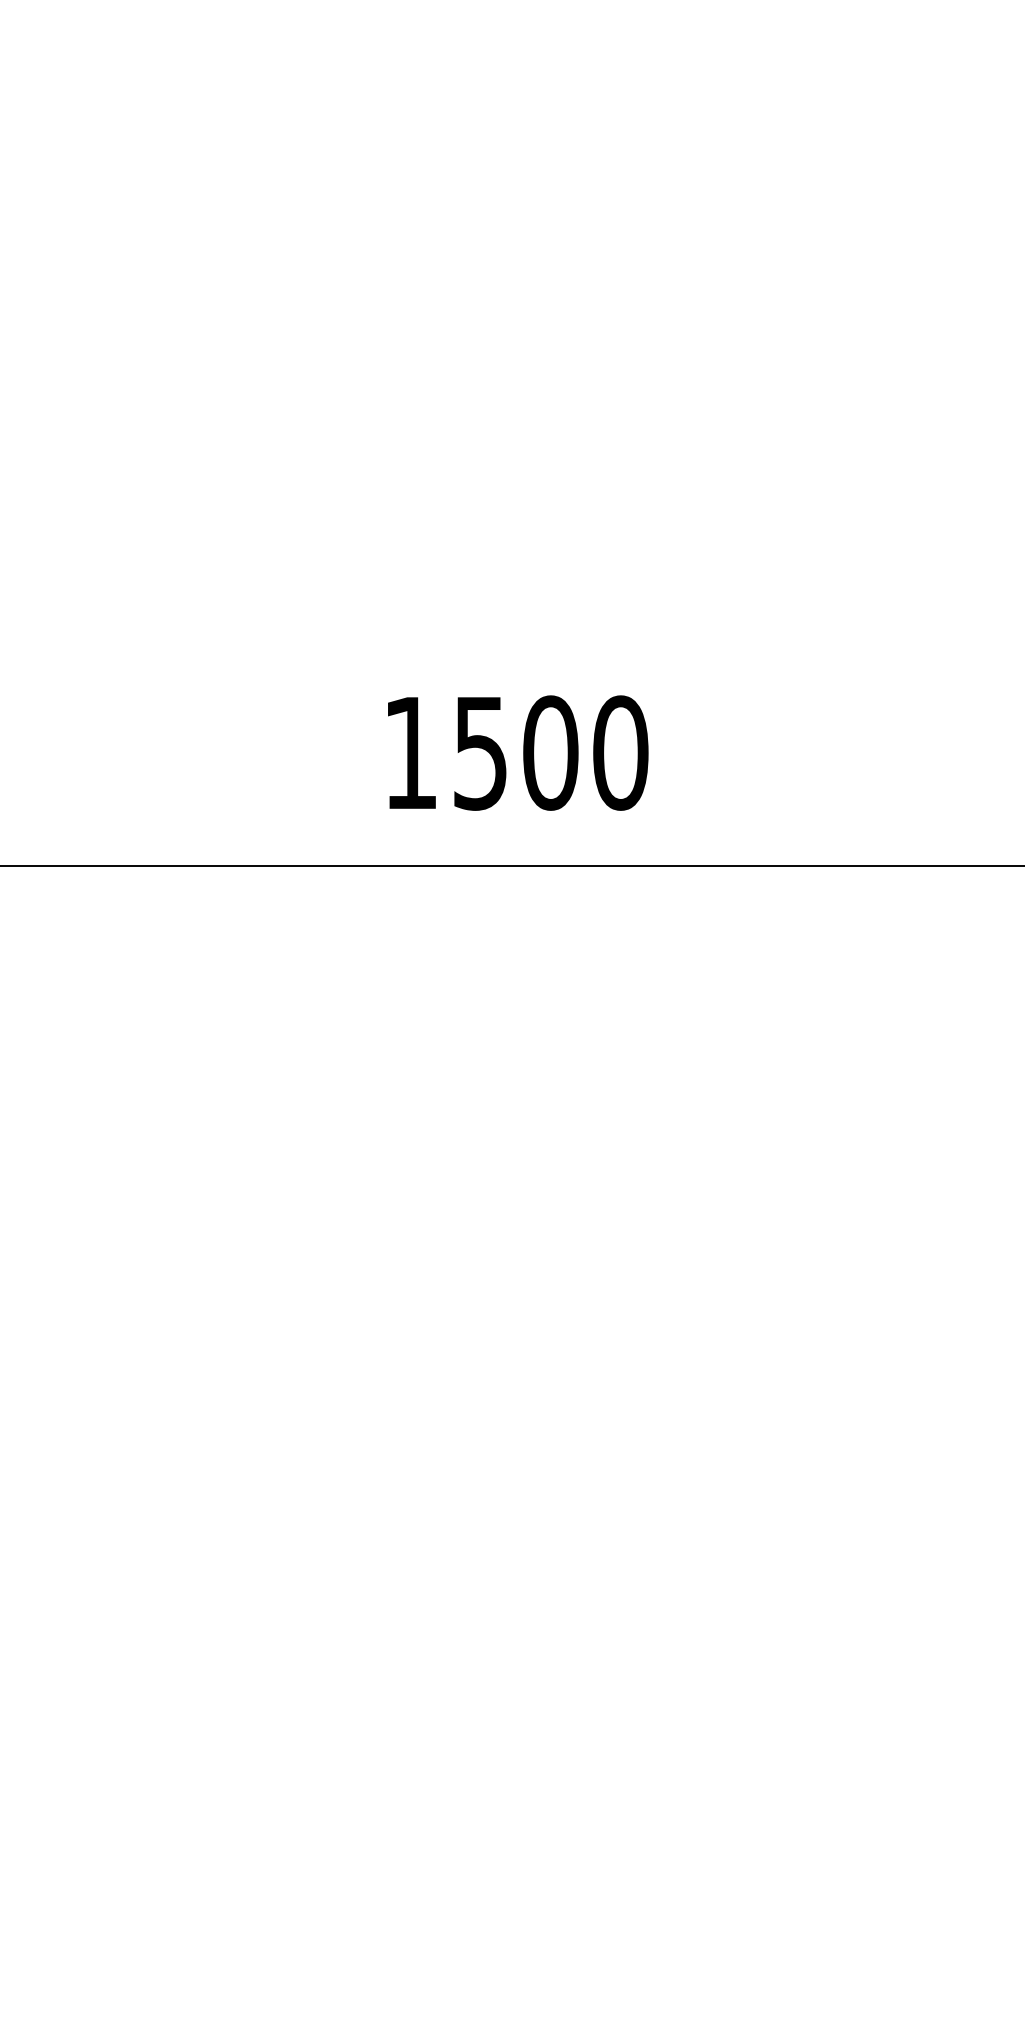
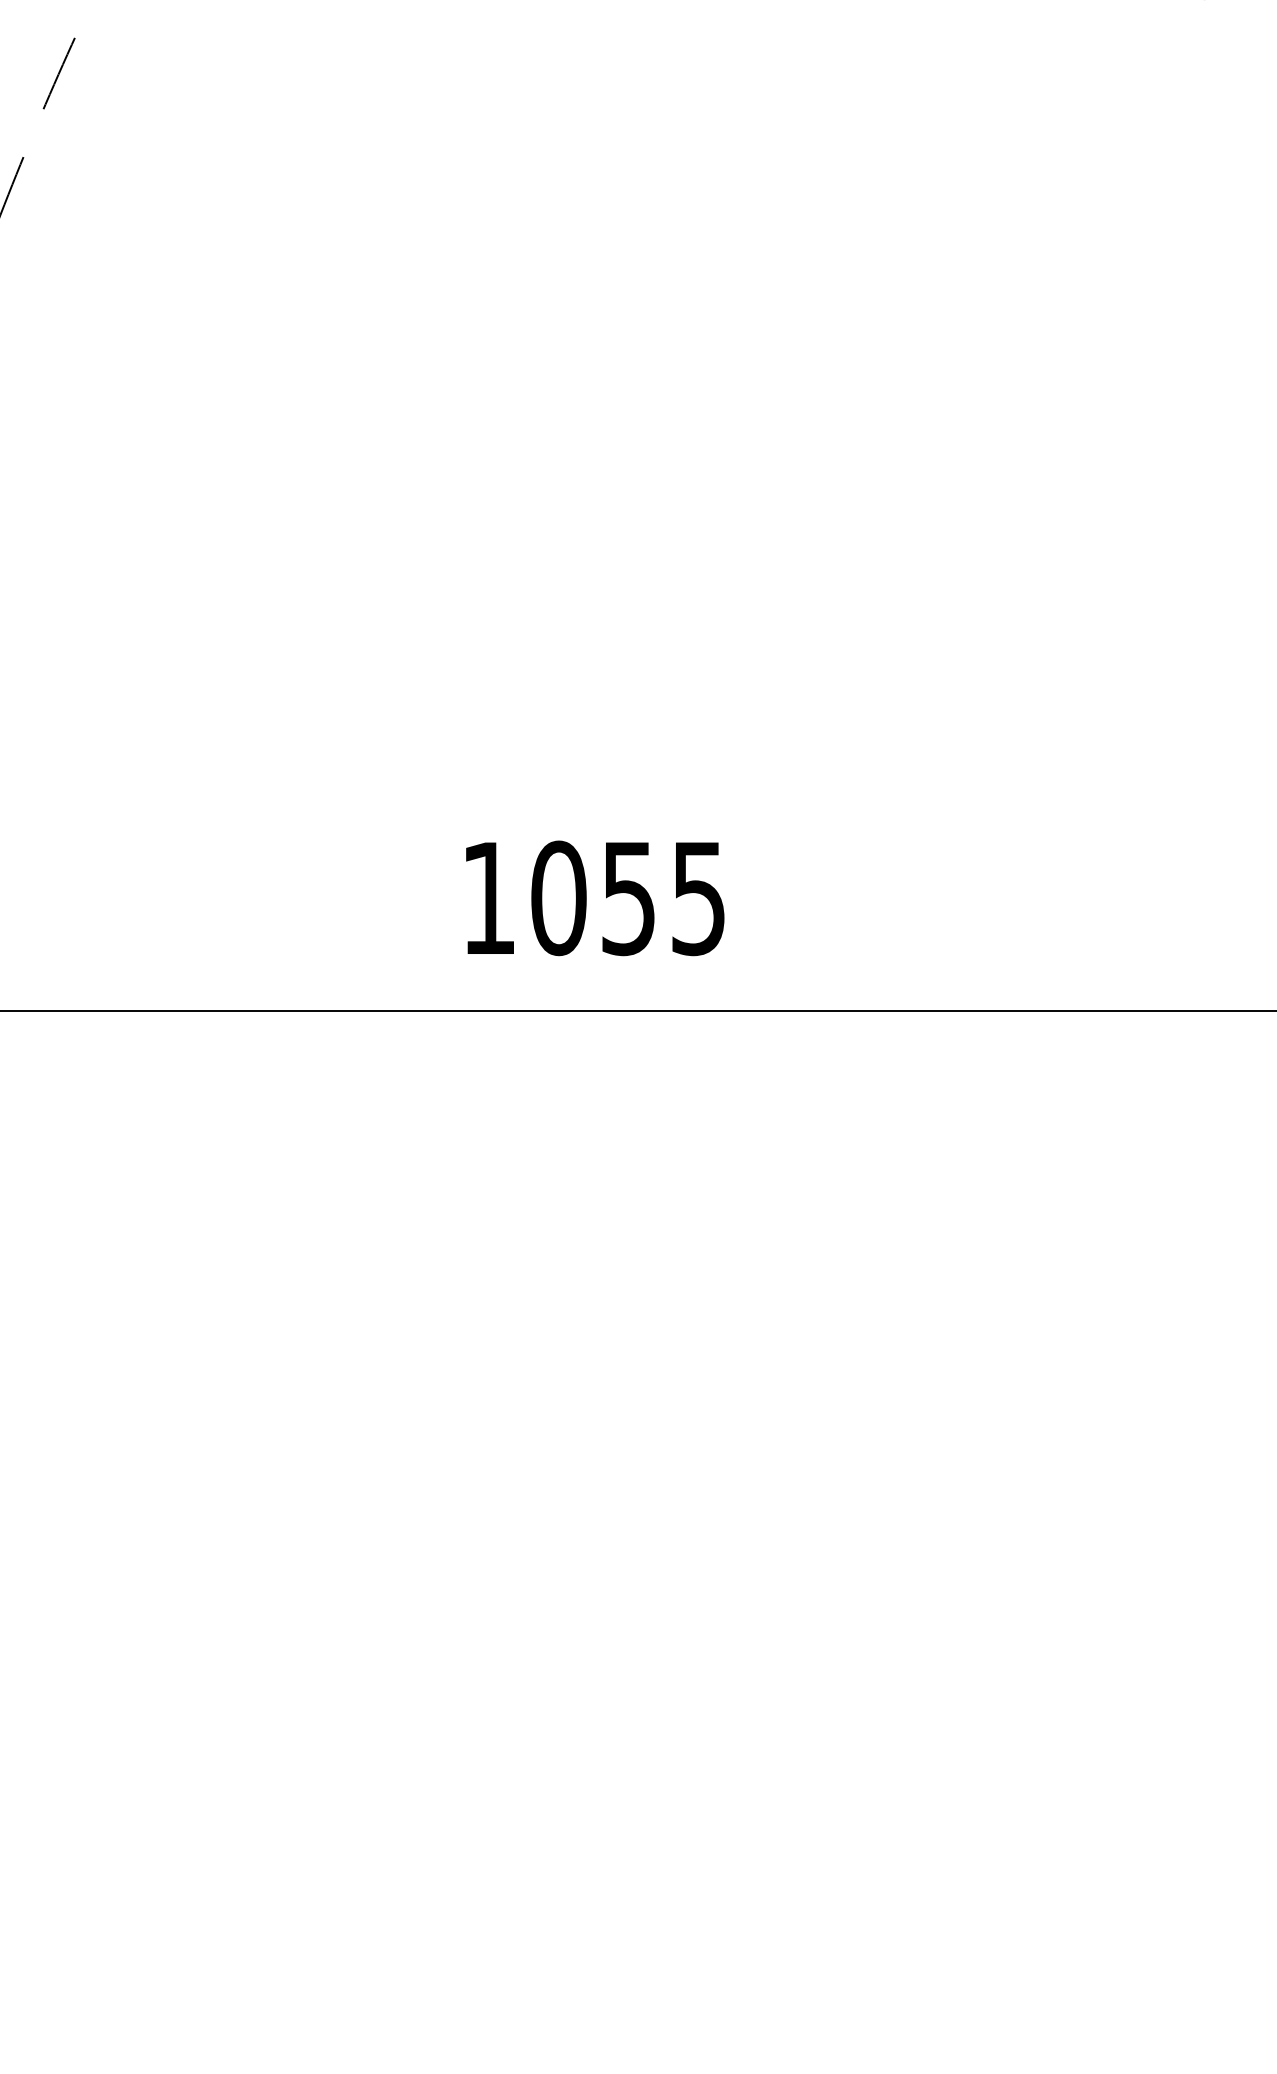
text: (550, 753) -> (628, 898), 1500 -> 1055

